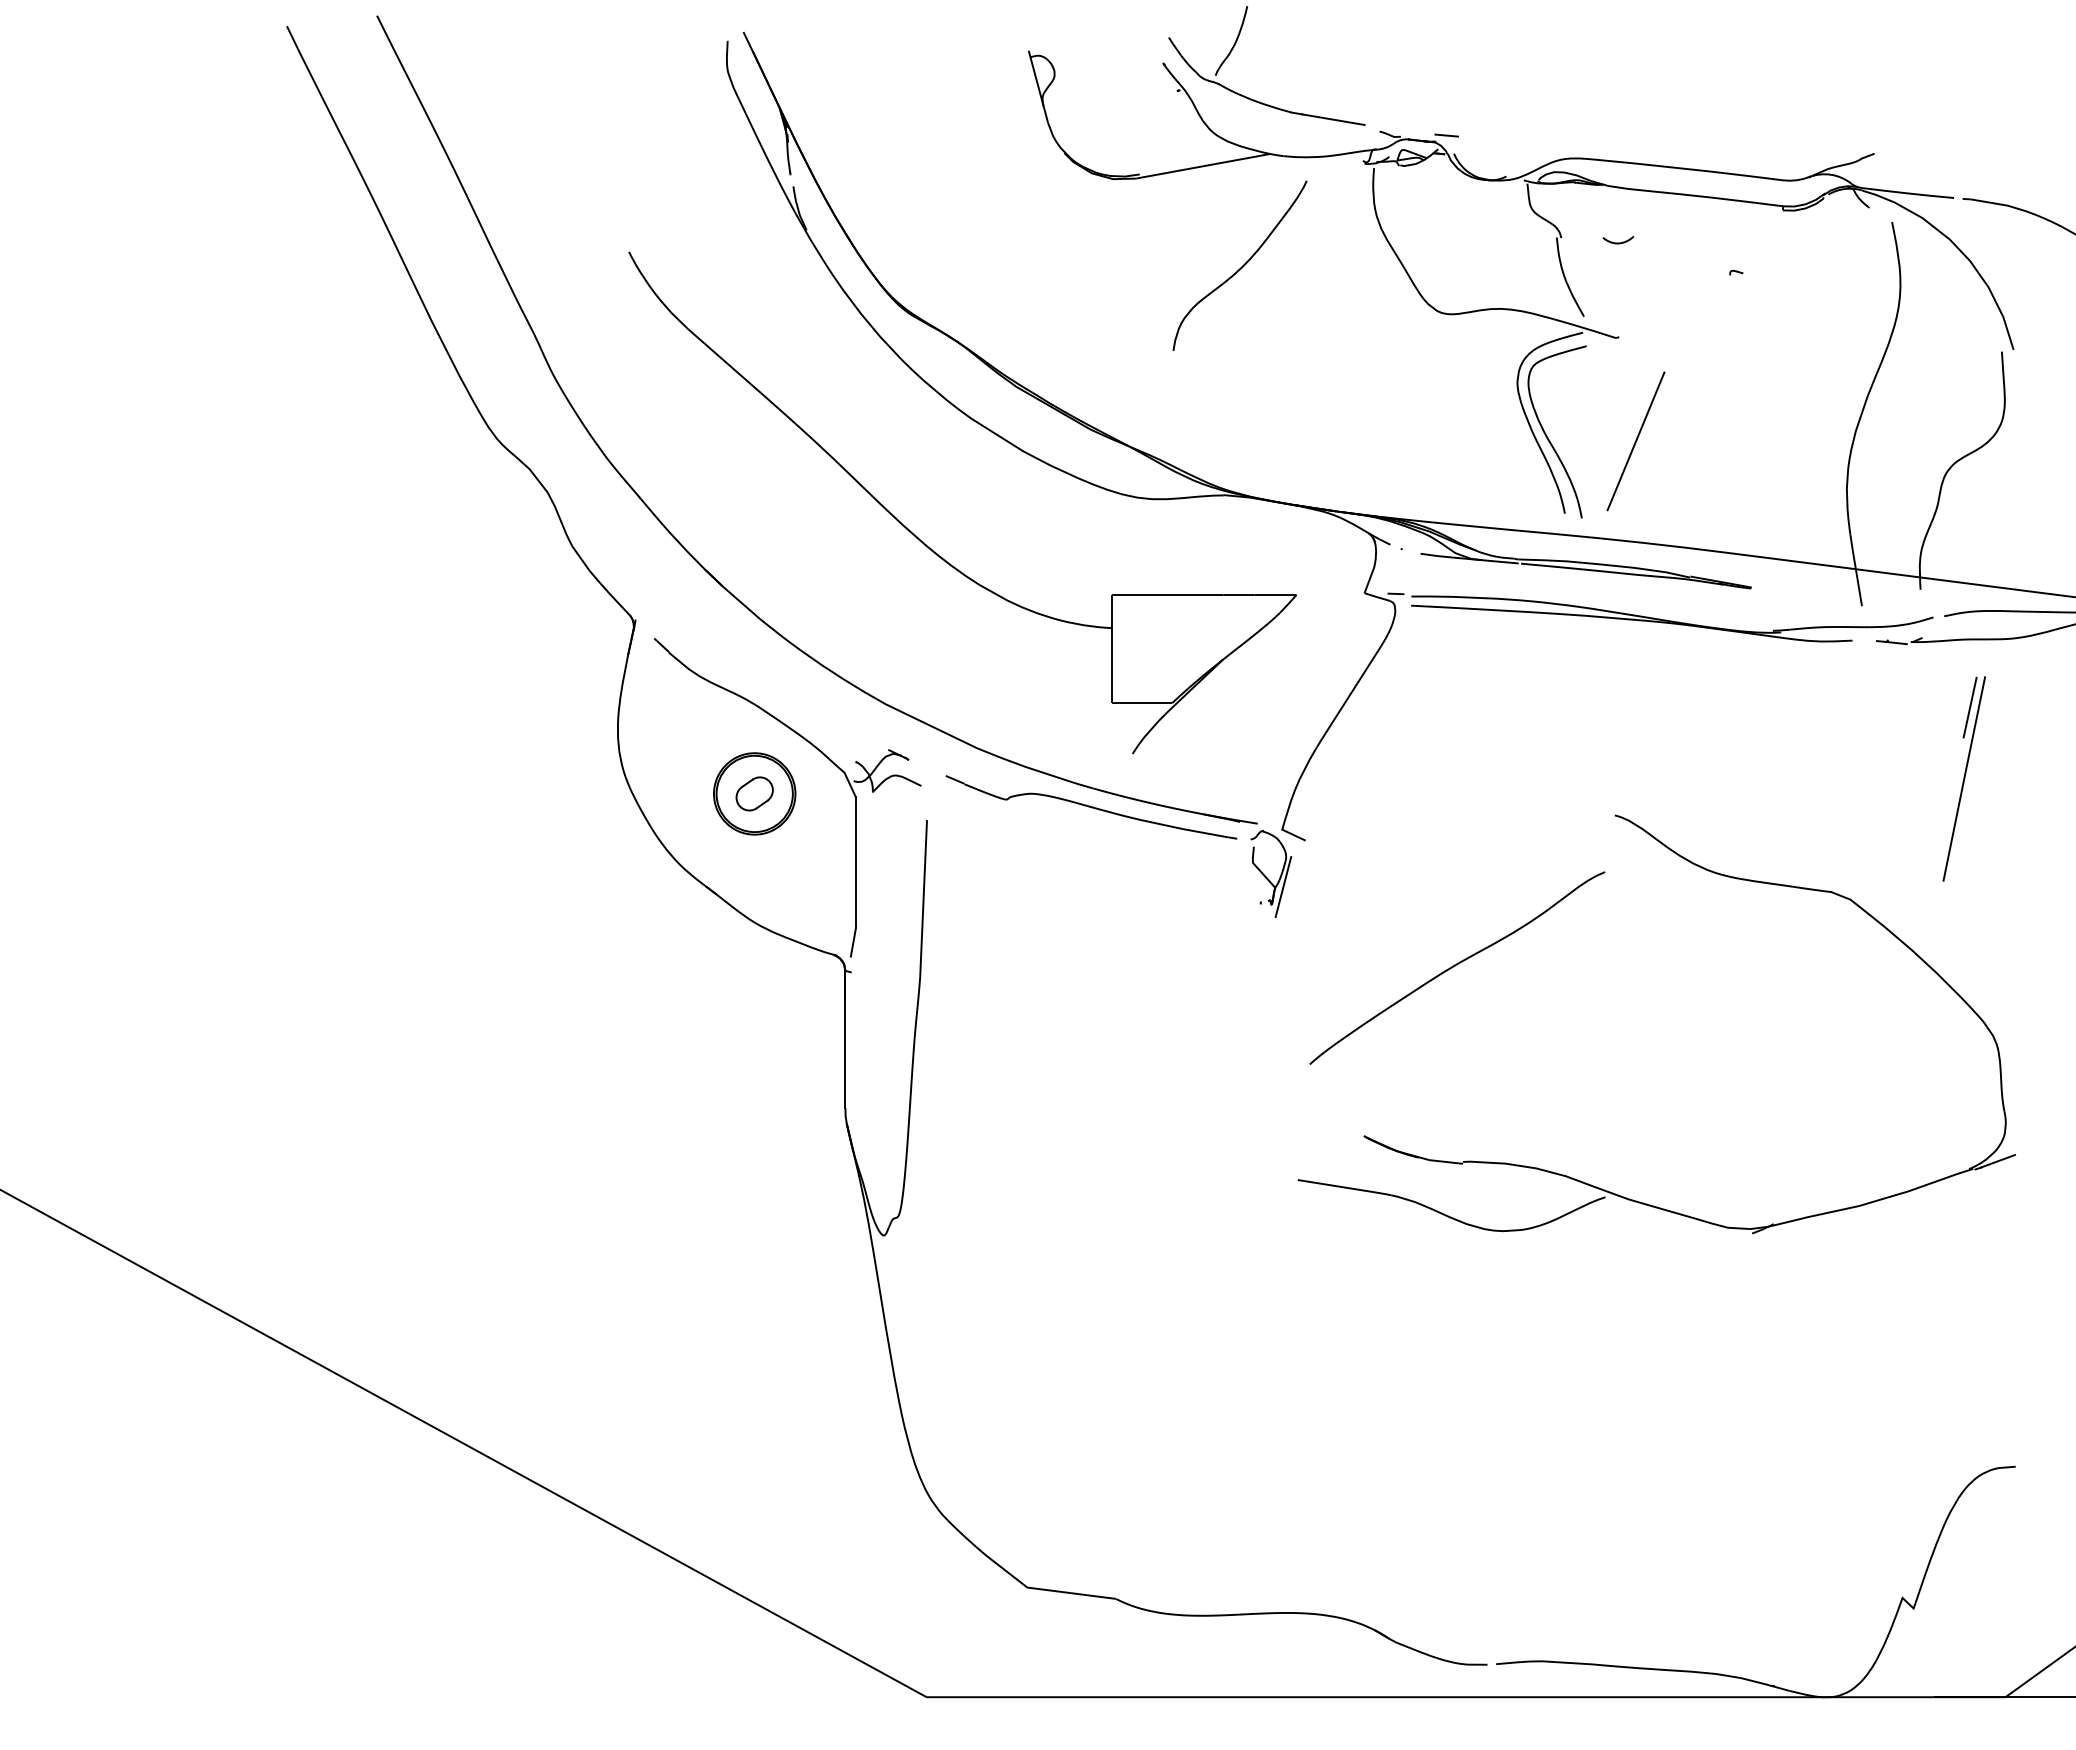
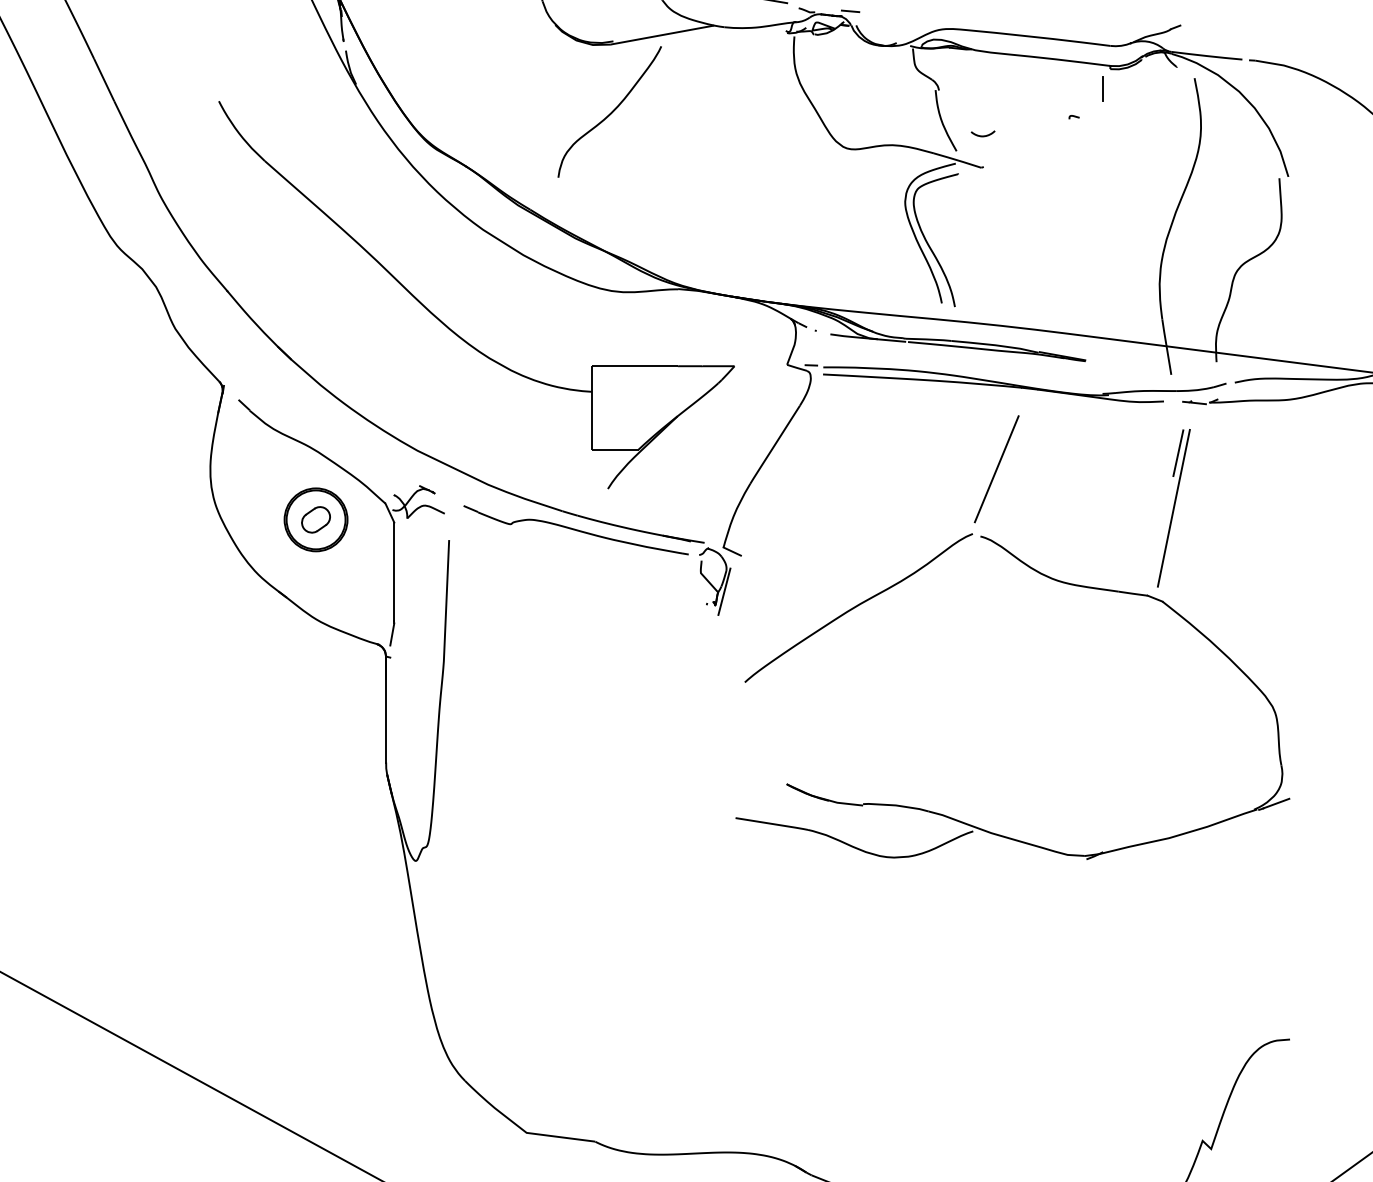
line: (1773, 236) -> (1102, 89), added
curve: (1618, 242) -> (983, 135), moved
curve: (1241, 266) -> (610, 112), moved
line: (1635, 441) -> (996, 469), moved
part: (1963, 778) -> (1173, 507), moved
curve: (1457, 965) -> (858, 606), moved

